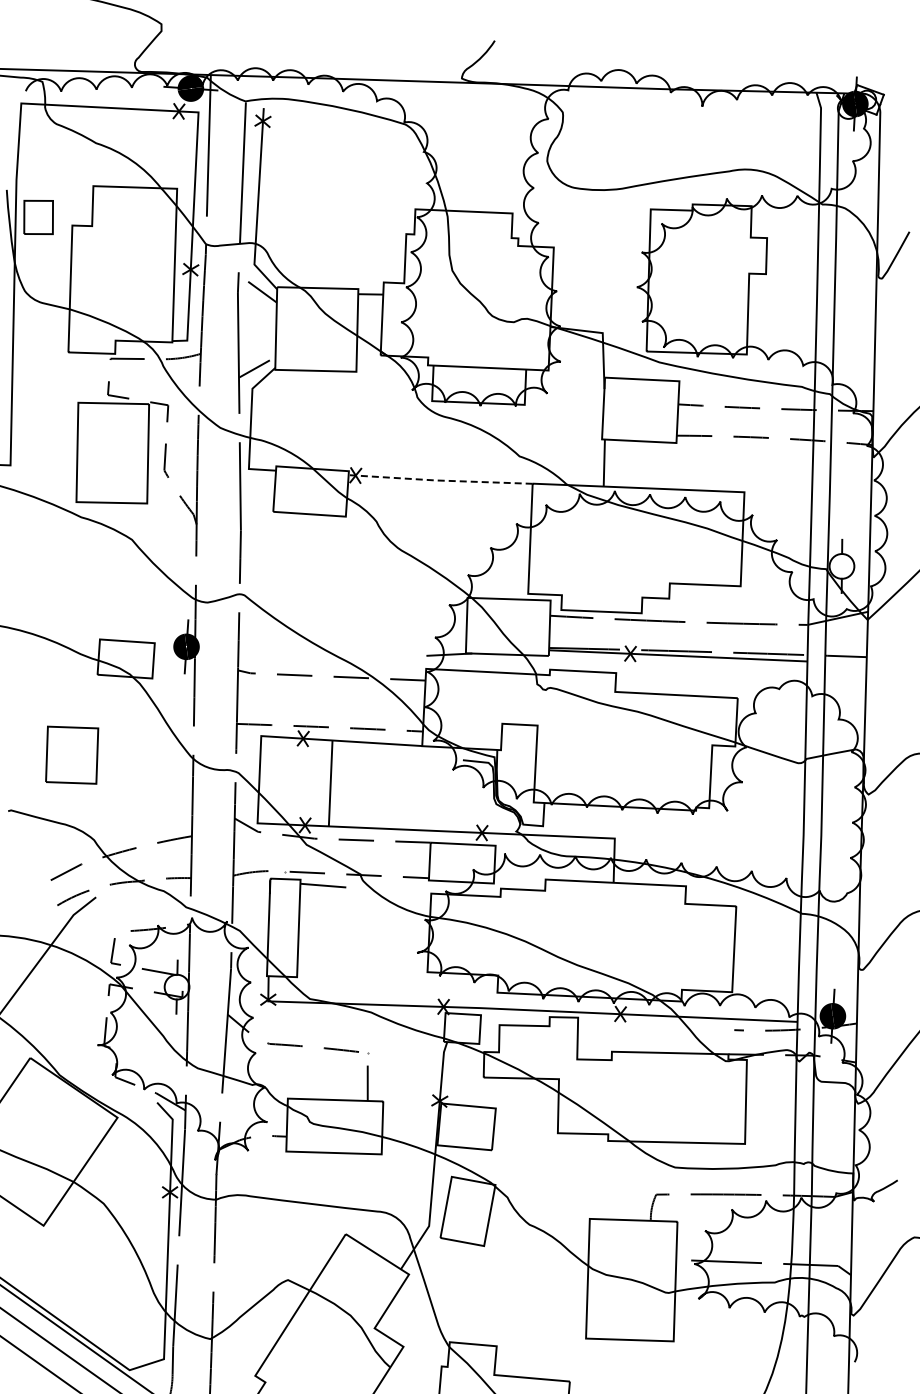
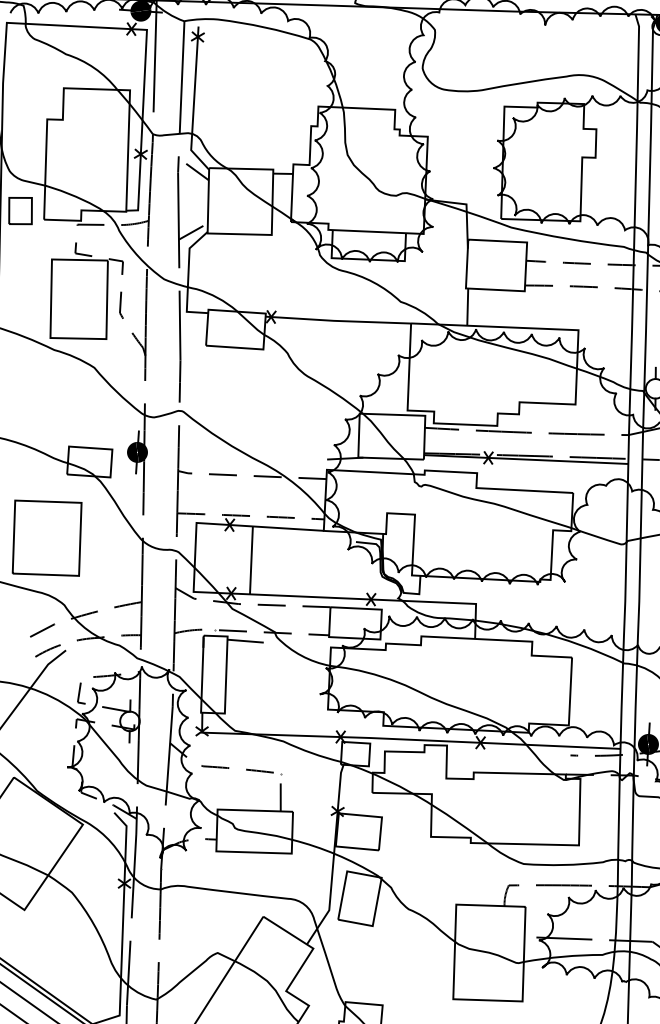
part: (38, 216) -> (20, 210), moved
line: (440, 480) -> (338, 320), dashed -> solid
part: (71, 754) -> (46, 537), size x1.67

